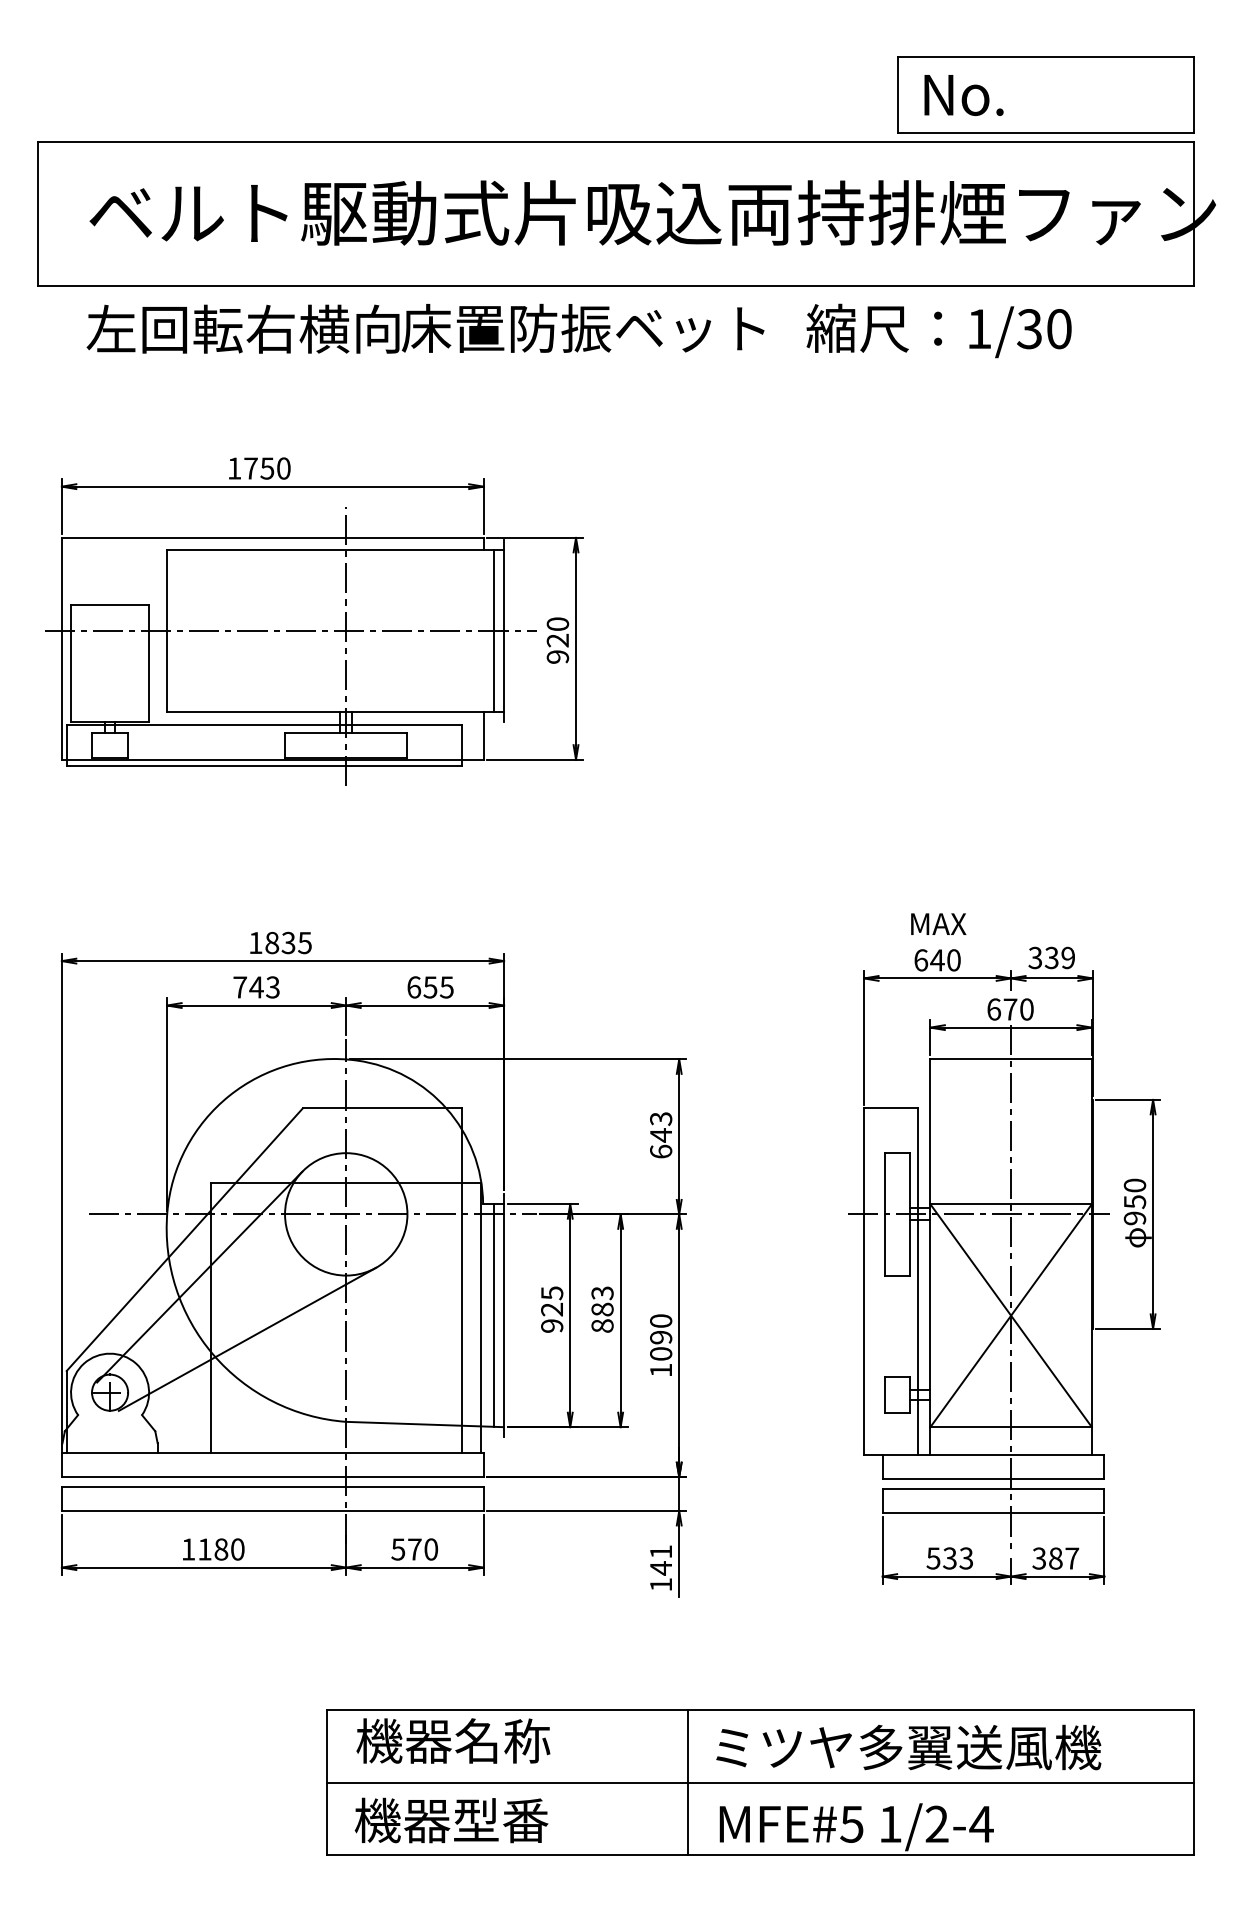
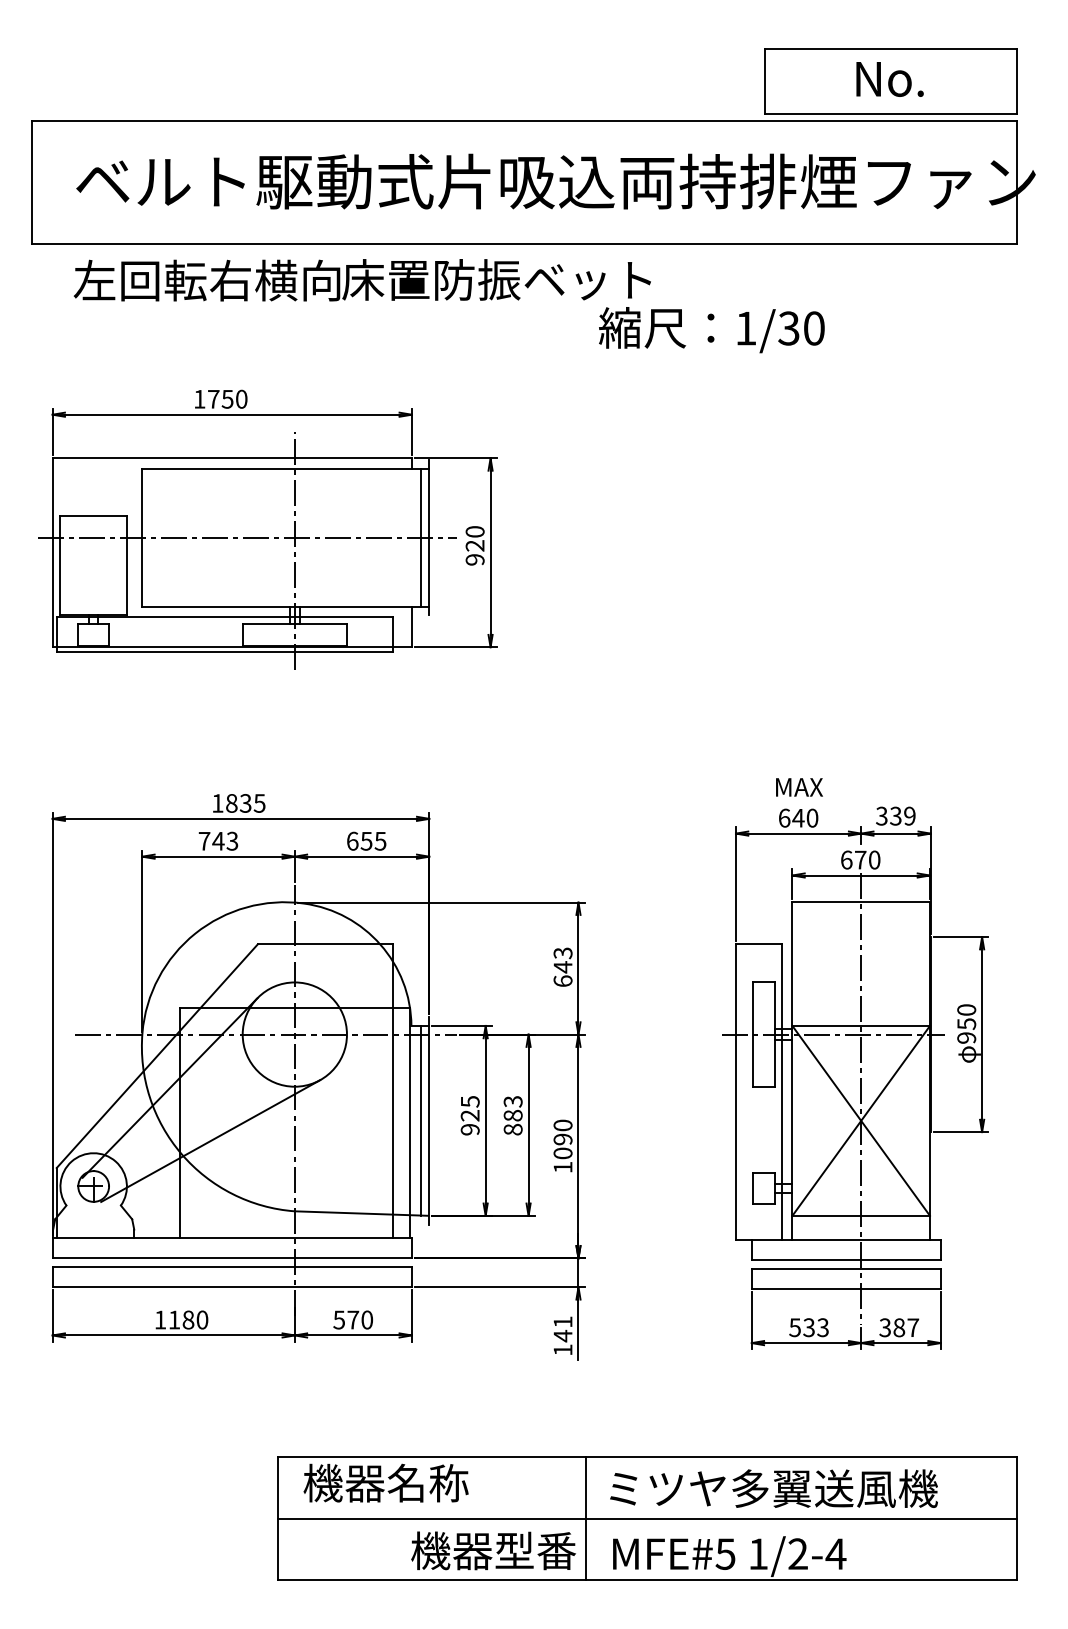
text: (963, 95) -> (889, 79), moved
text: (938, 331) -> (711, 330), moved
text: (451, 1820) -> (493, 1550), moved

